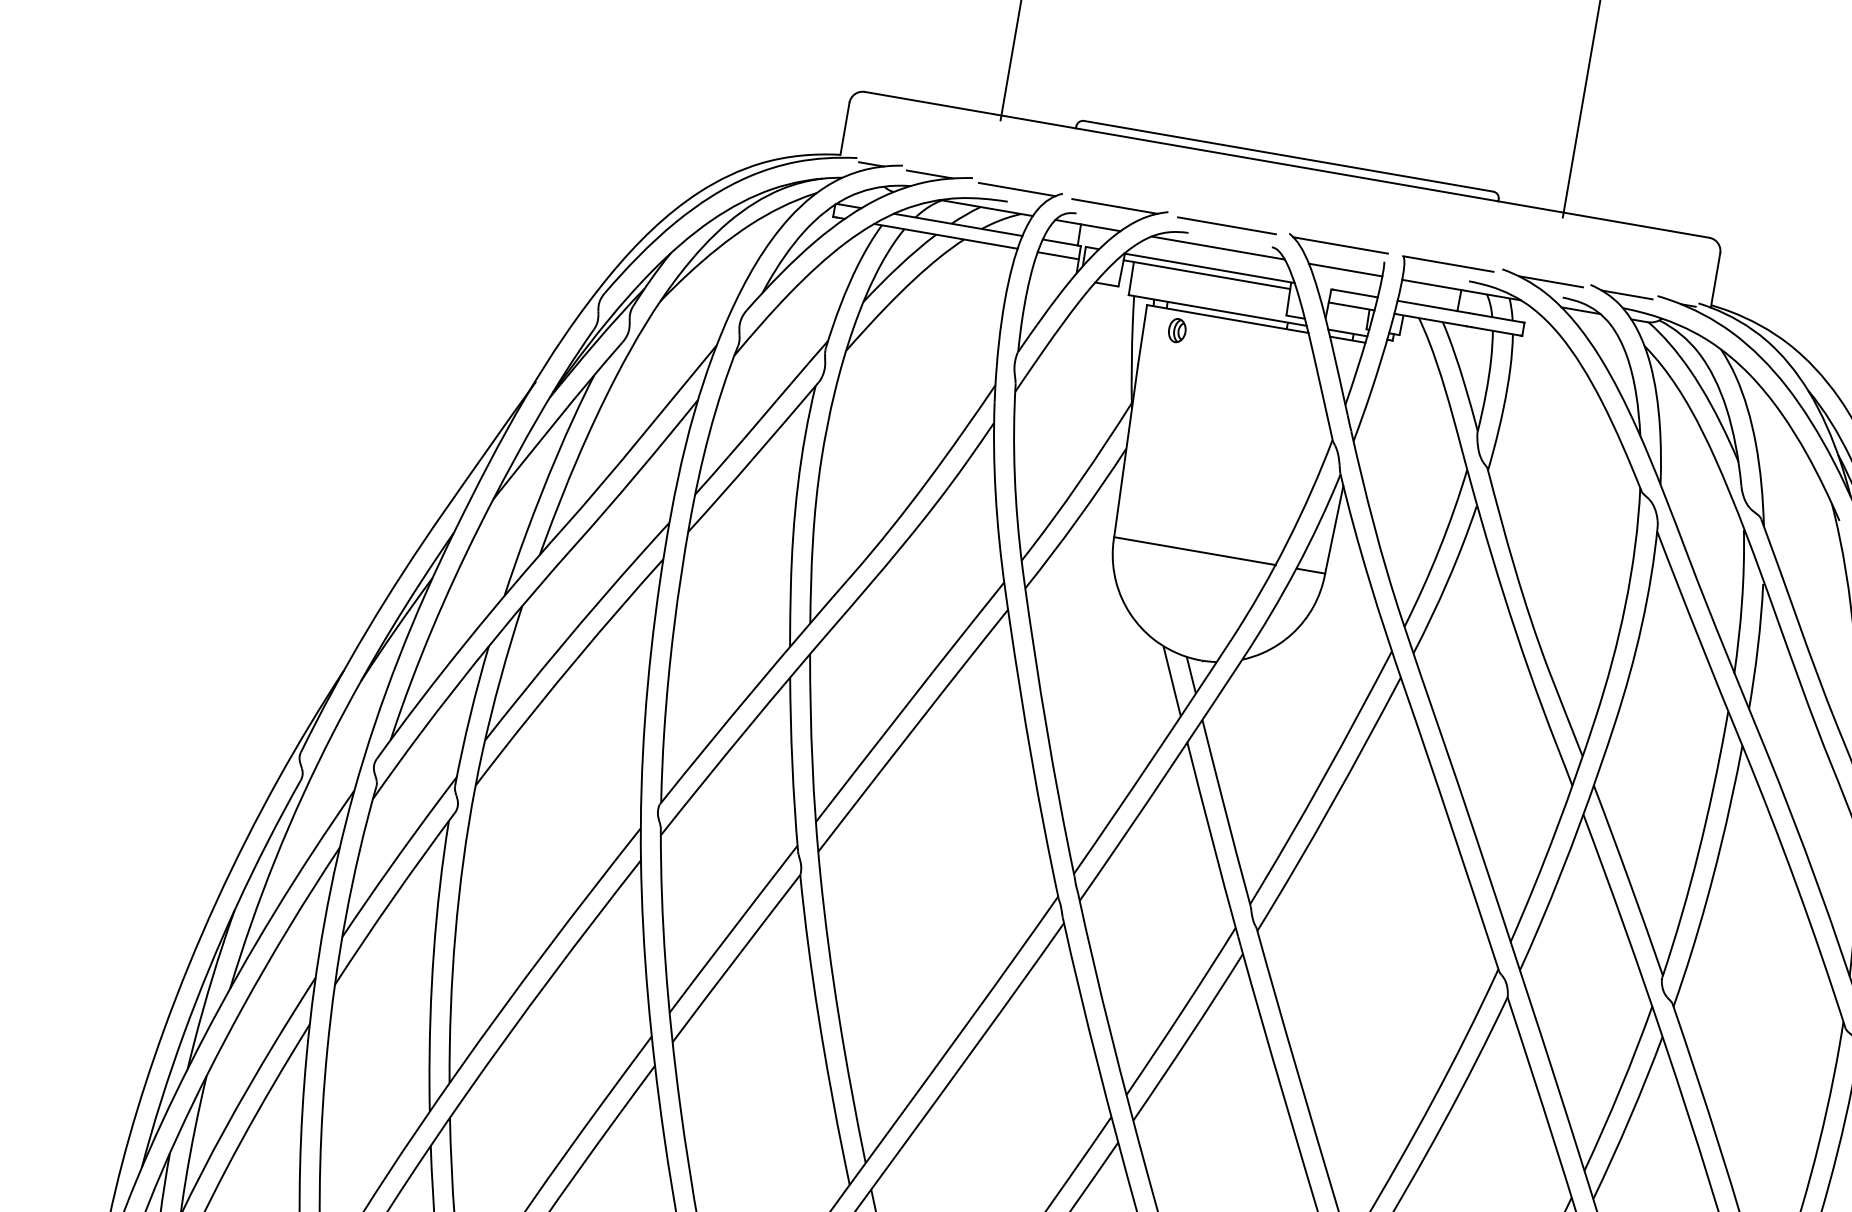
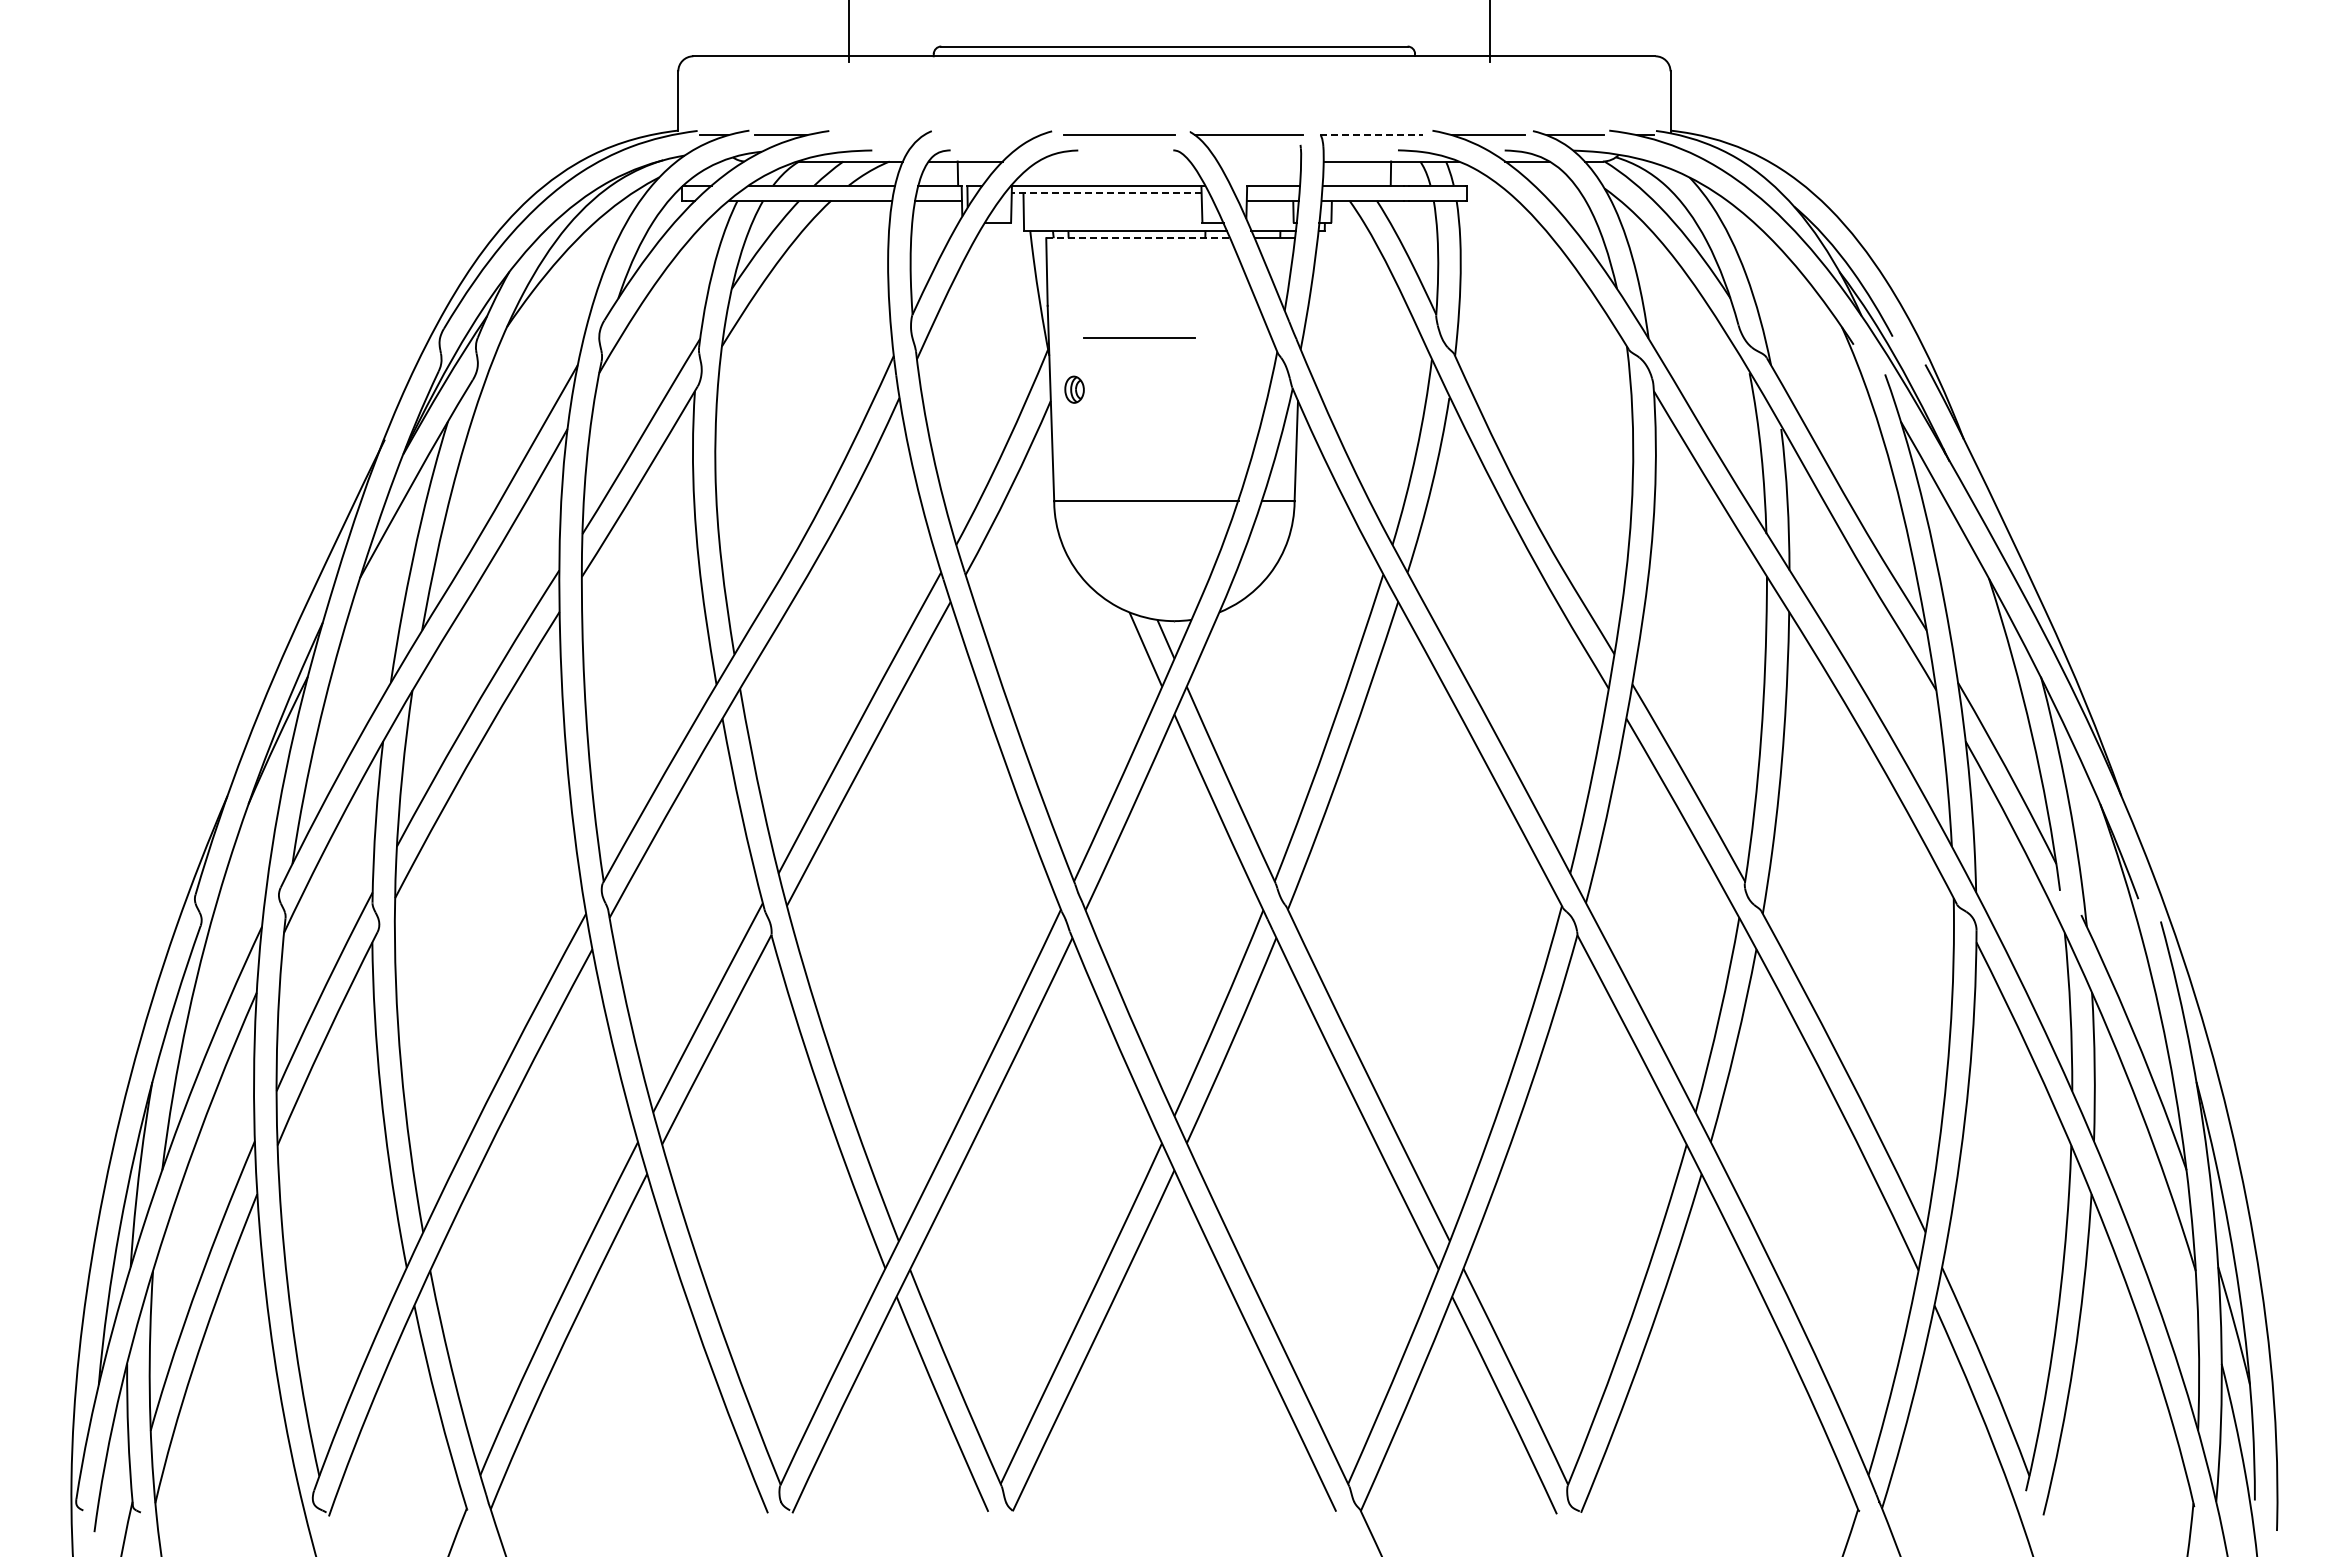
line: (1016, 189) -> (879, 135), removed
line: (1114, 206) -> (991, 135), removed
line: (1217, 247) -> (1113, 161), removed
line: (1448, 264) -> (1372, 135), solid -> dashed
line: (1345, 270) -> (1259, 161), removed
line: (1206, 274) -> (1106, 193), solid -> dashed
line: (1228, 319) -> (1138, 238), solid -> dashed
part: (1177, 330) -> (1074, 389), moved
line: (1213, 406) -> (1139, 337), added

